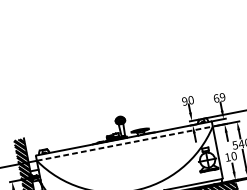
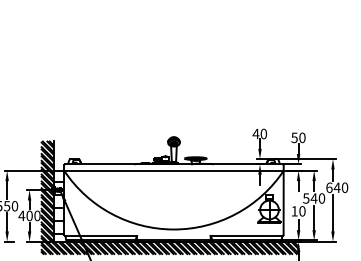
text: (219, 97) -> (298, 137), 69 -> 50
text: (184, 101) -> (255, 133), 90 -> 40
line: (124, 143) -> (173, 170), dashed -> solid

